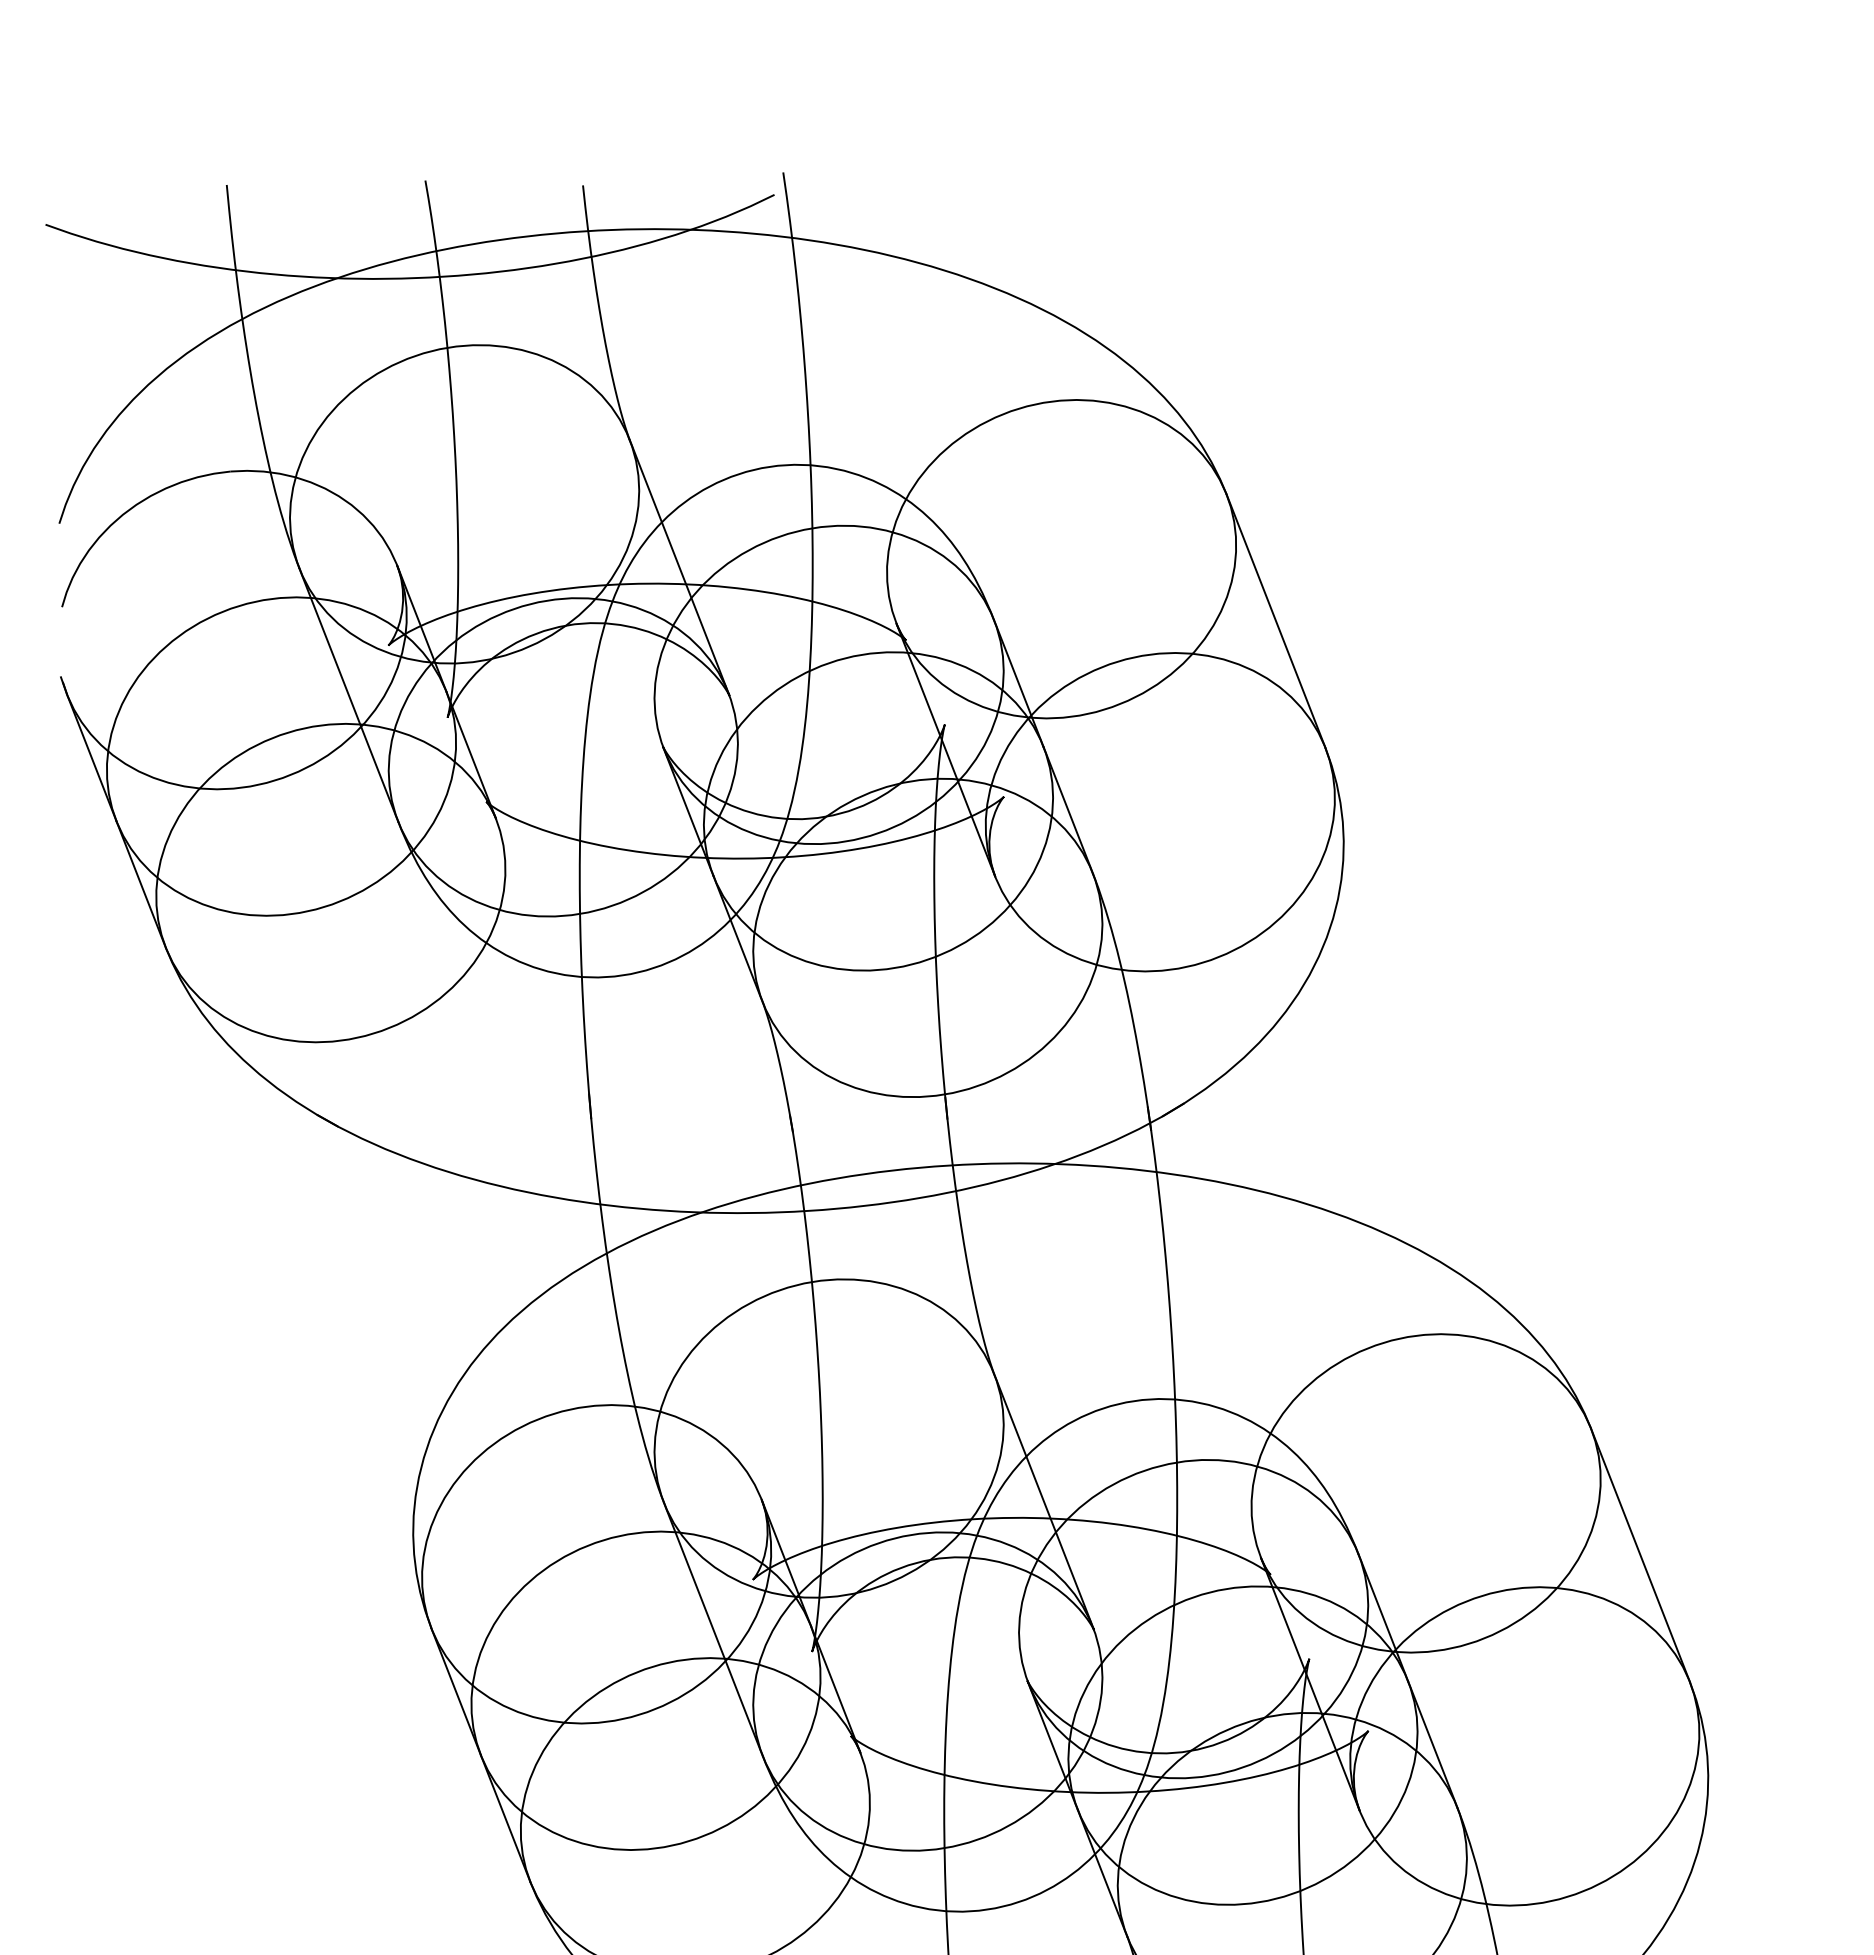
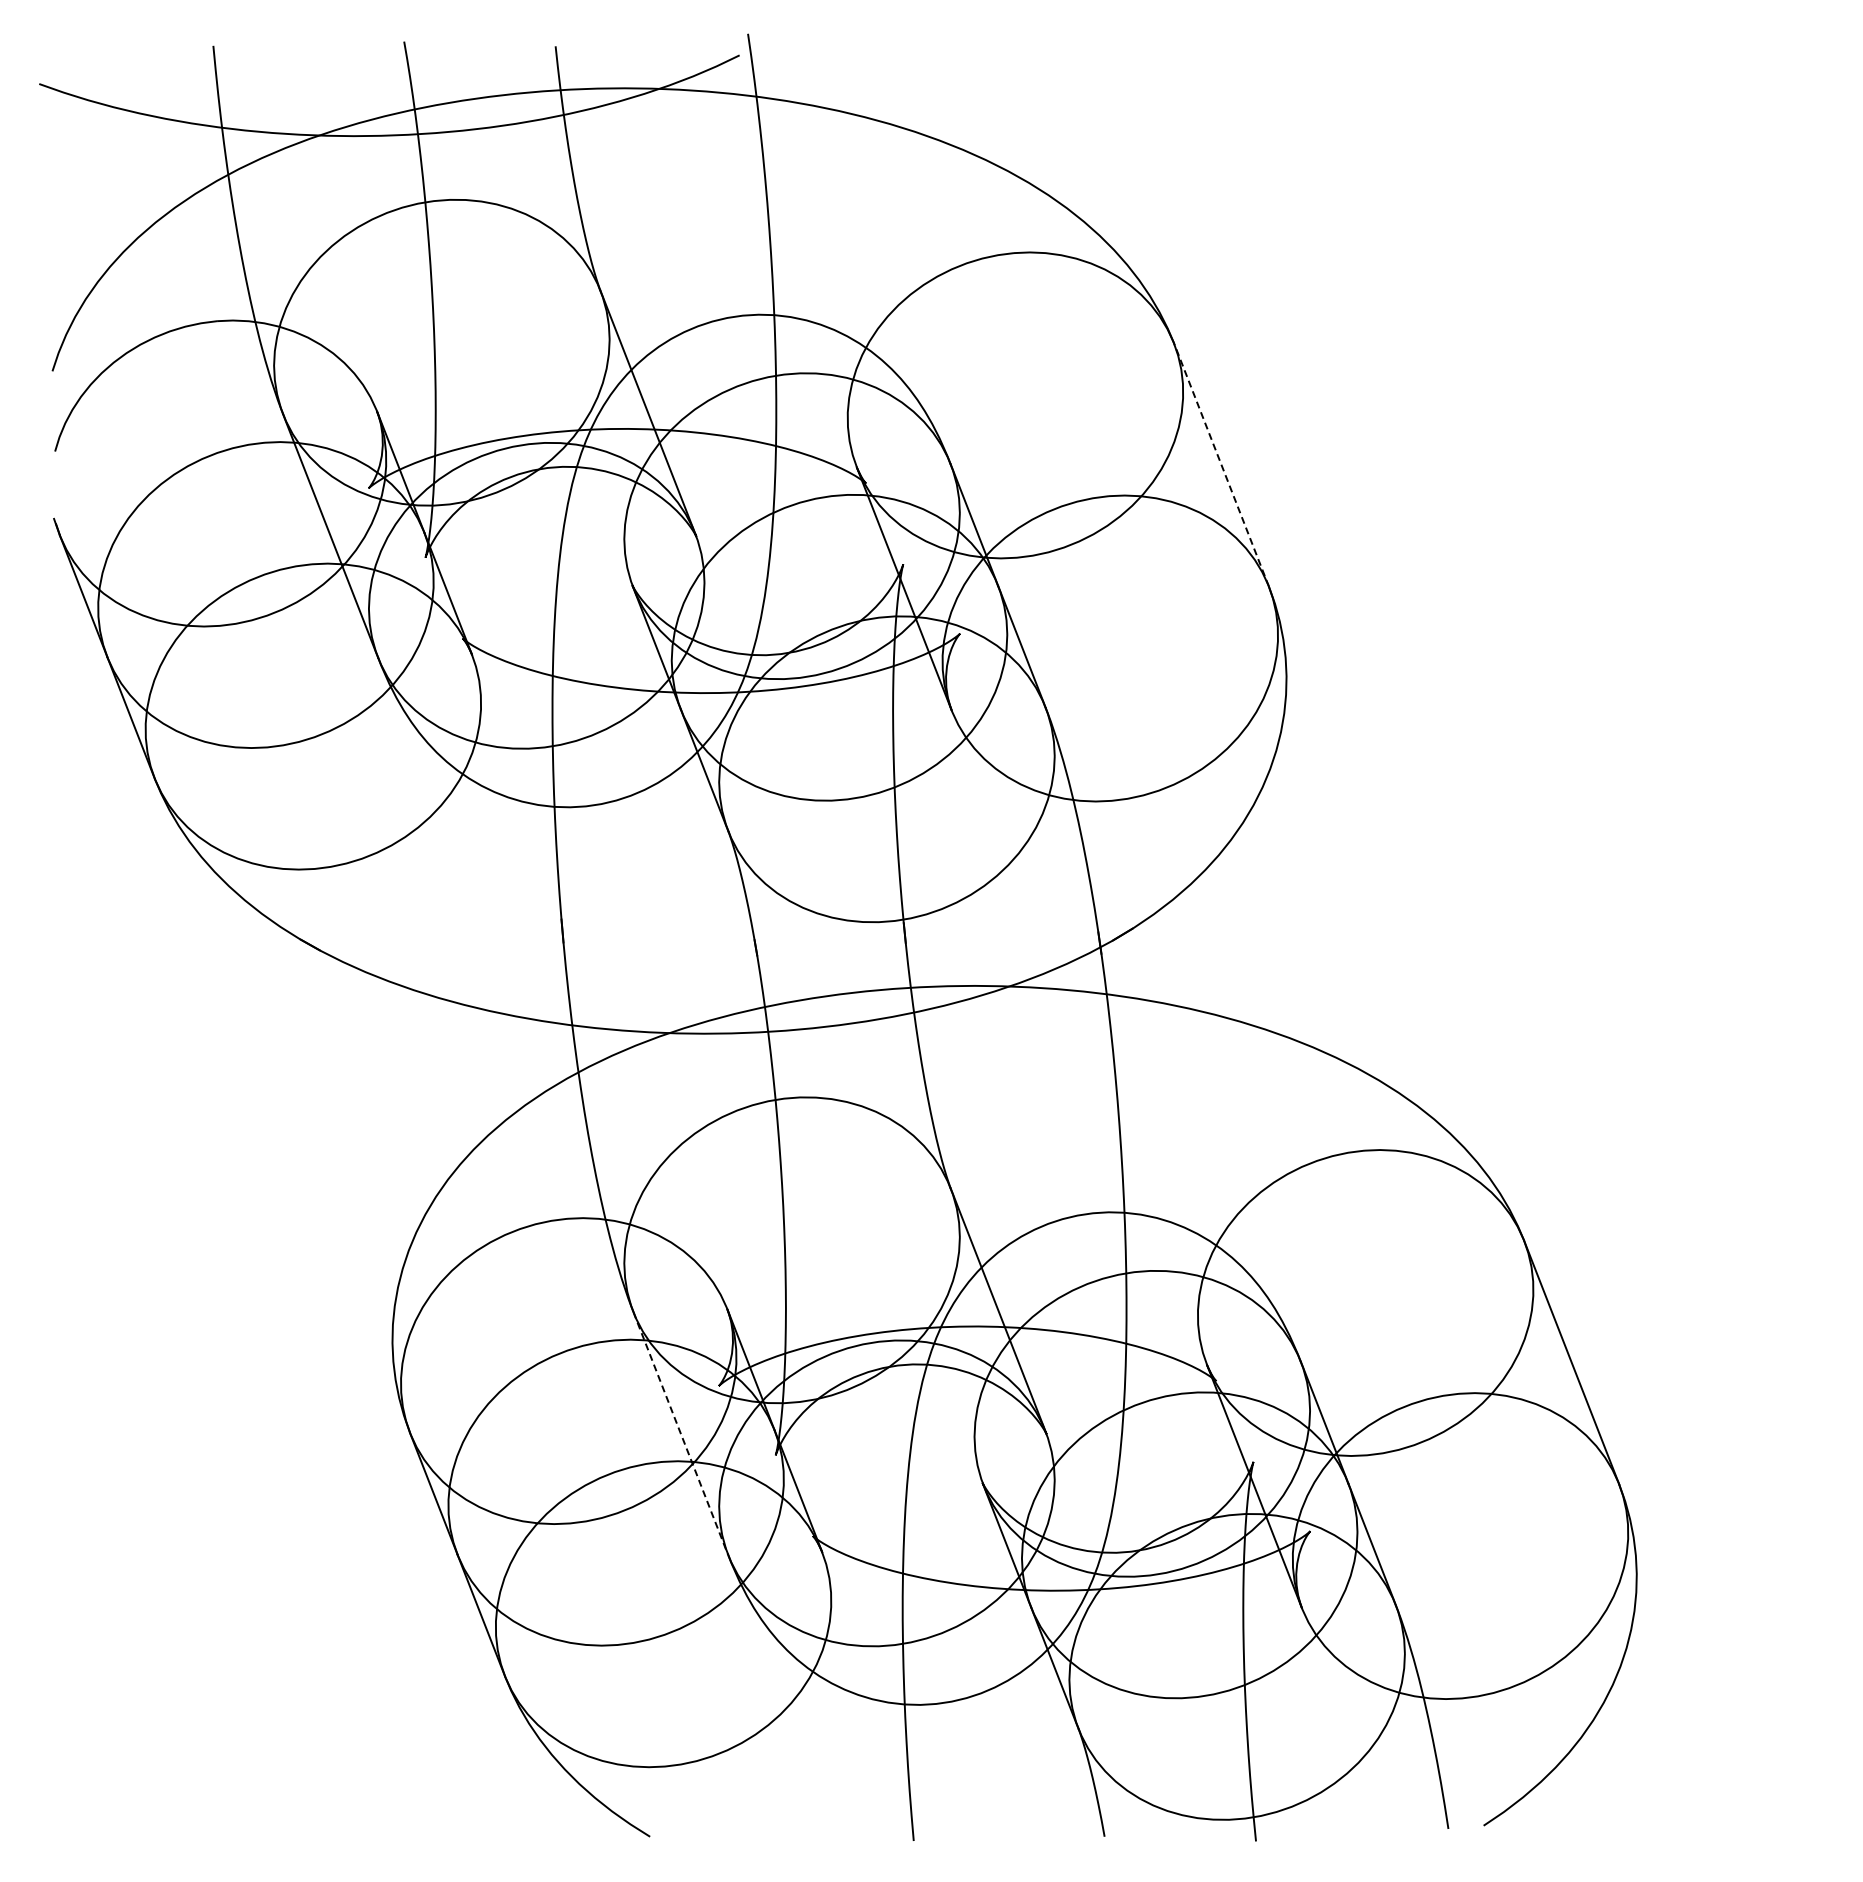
line: (1276, 620) -> (1221, 464), solid -> dashed
line: (714, 1630) -> (681, 1434), solid -> dashed

